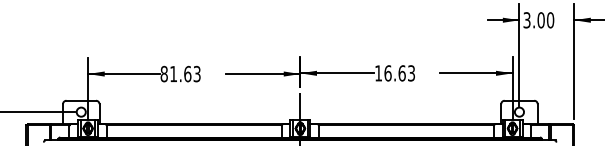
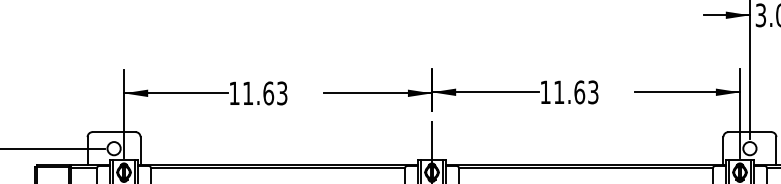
text: (163, 73) -> (233, 92), 81.63 -> 11.63
text: (387, 73) -> (558, 92), 16.63 -> 11.63

